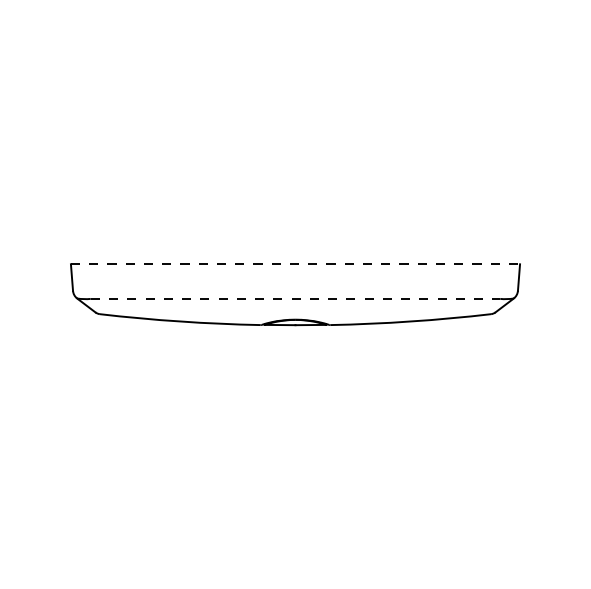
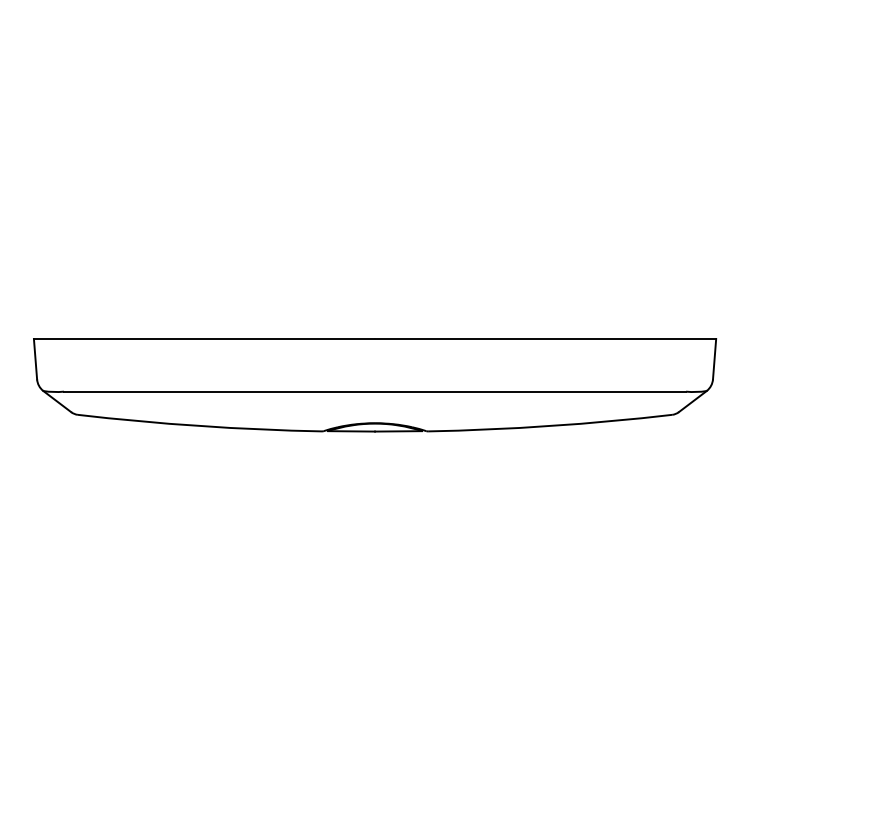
line: (295, 264) -> (375, 339), dashed -> solid
line: (295, 298) -> (375, 391), dashed -> solid

